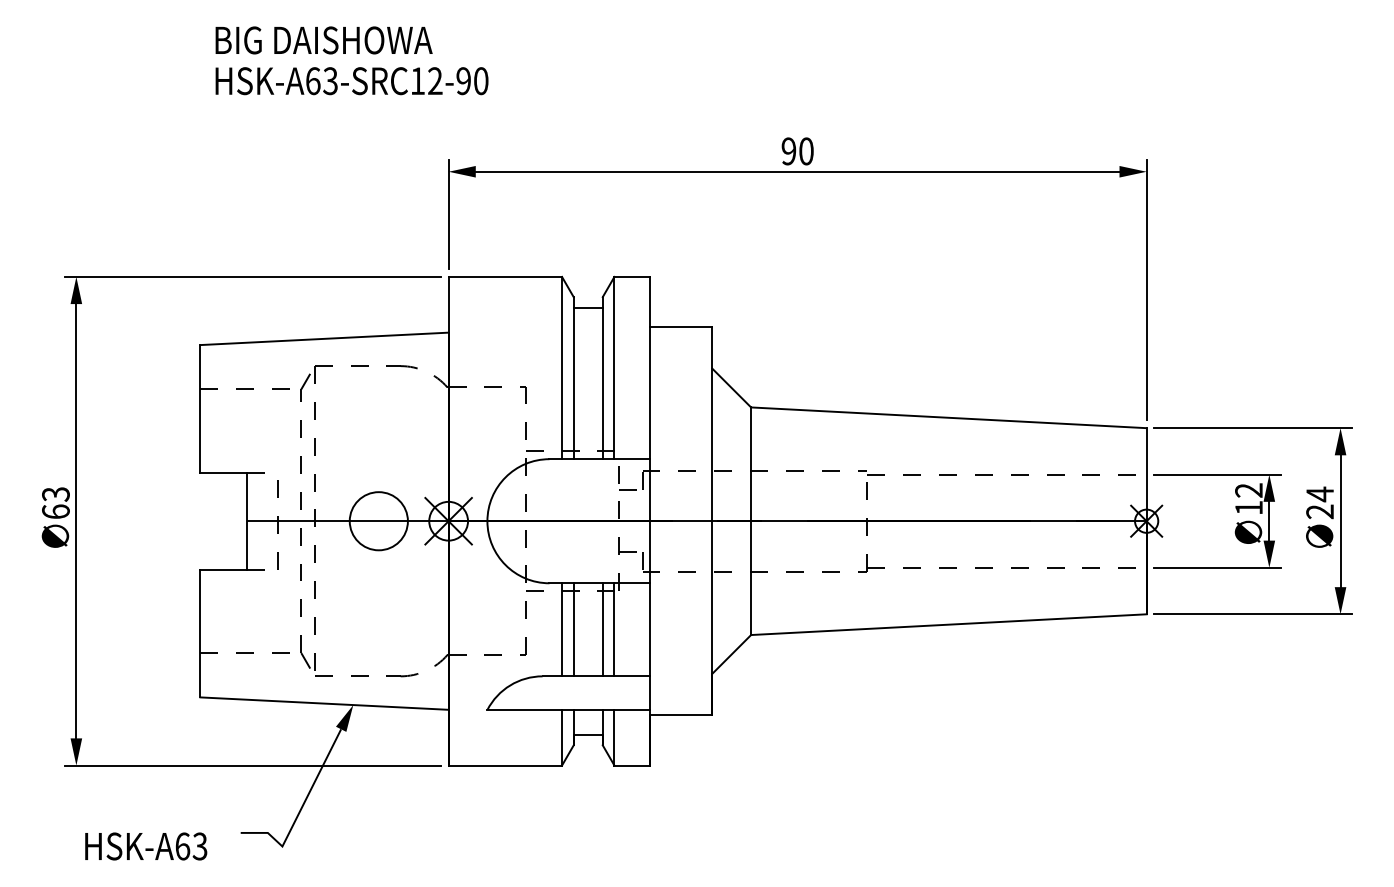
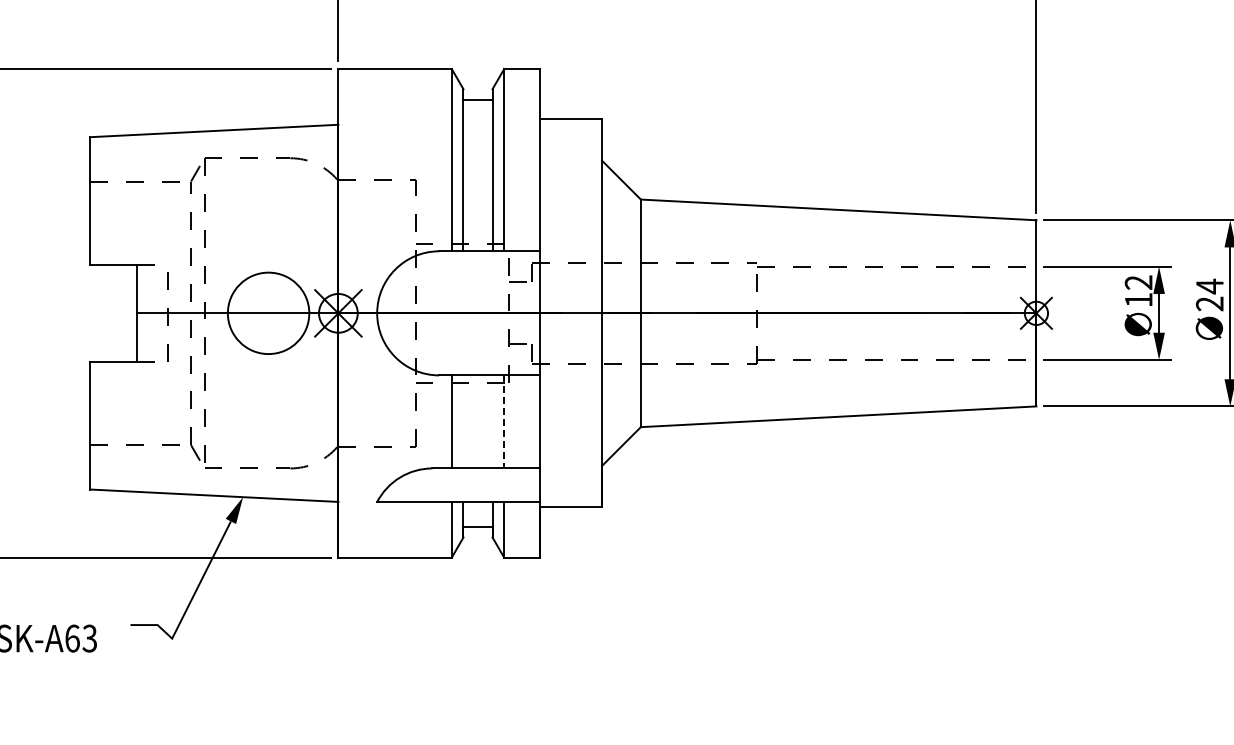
circle: (378, 521) -> (268, 313), size x1.4
line: (573, 629) -> (463, 421), removed
line: (602, 629) -> (492, 421), removed
line: (614, 629) -> (504, 421), solid -> dashed

